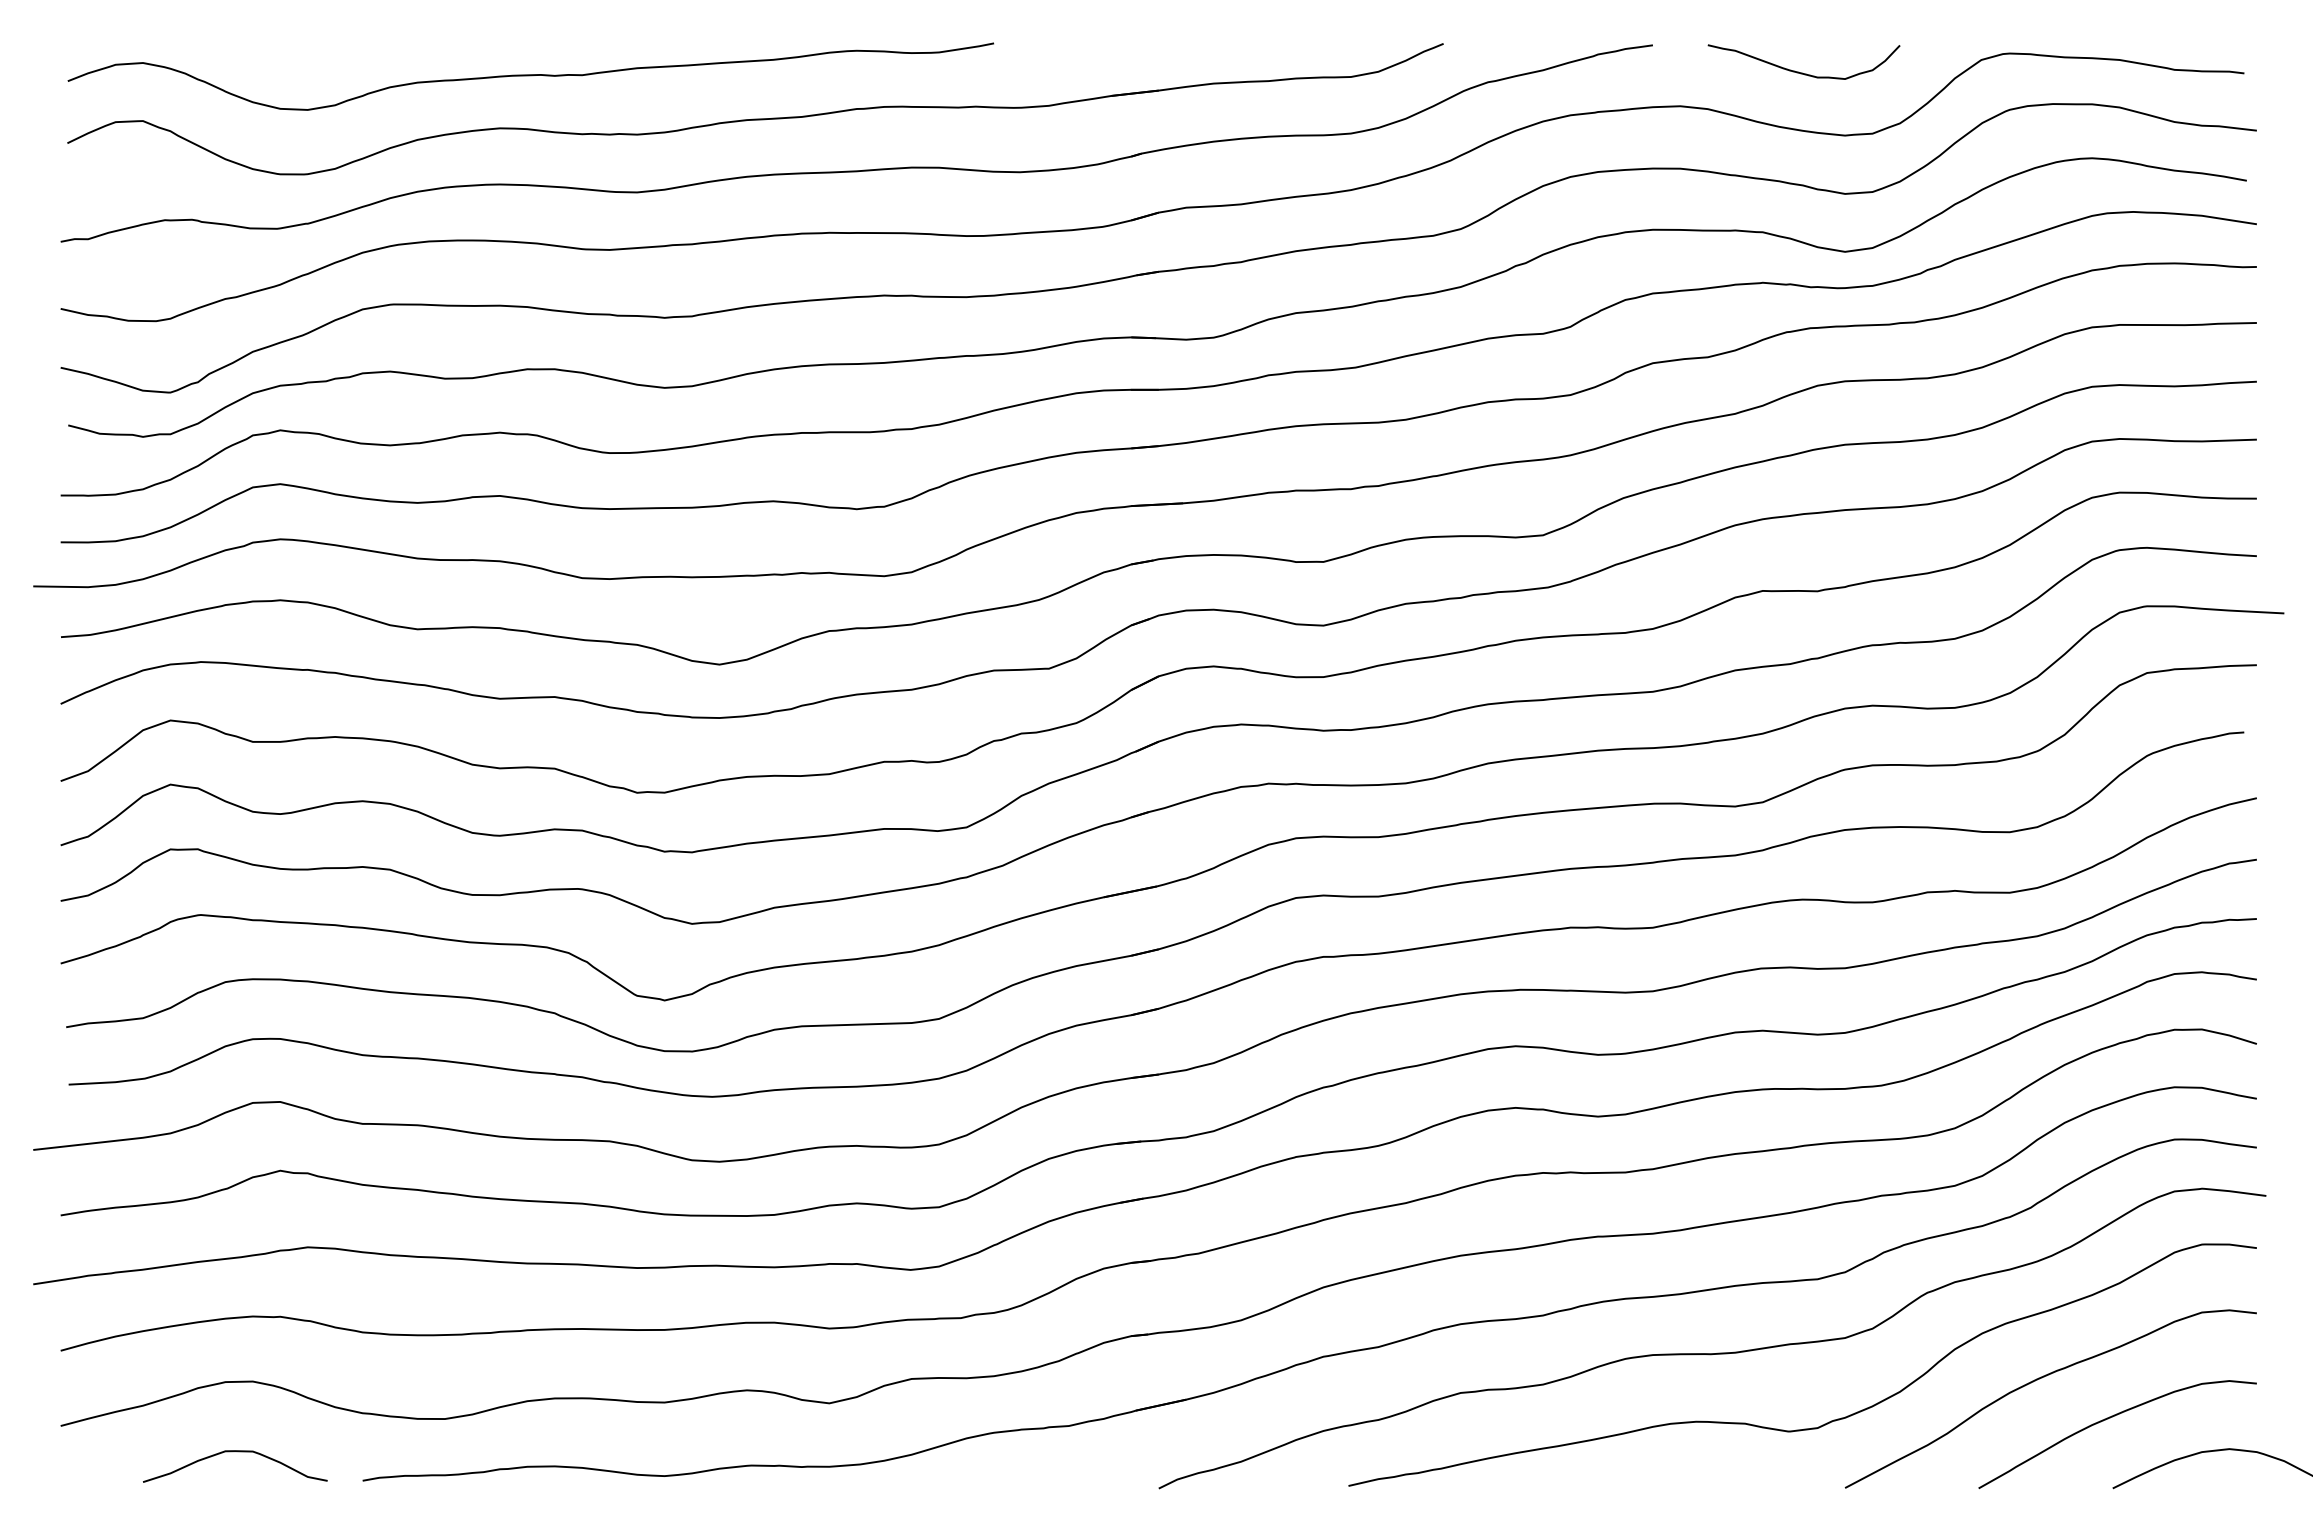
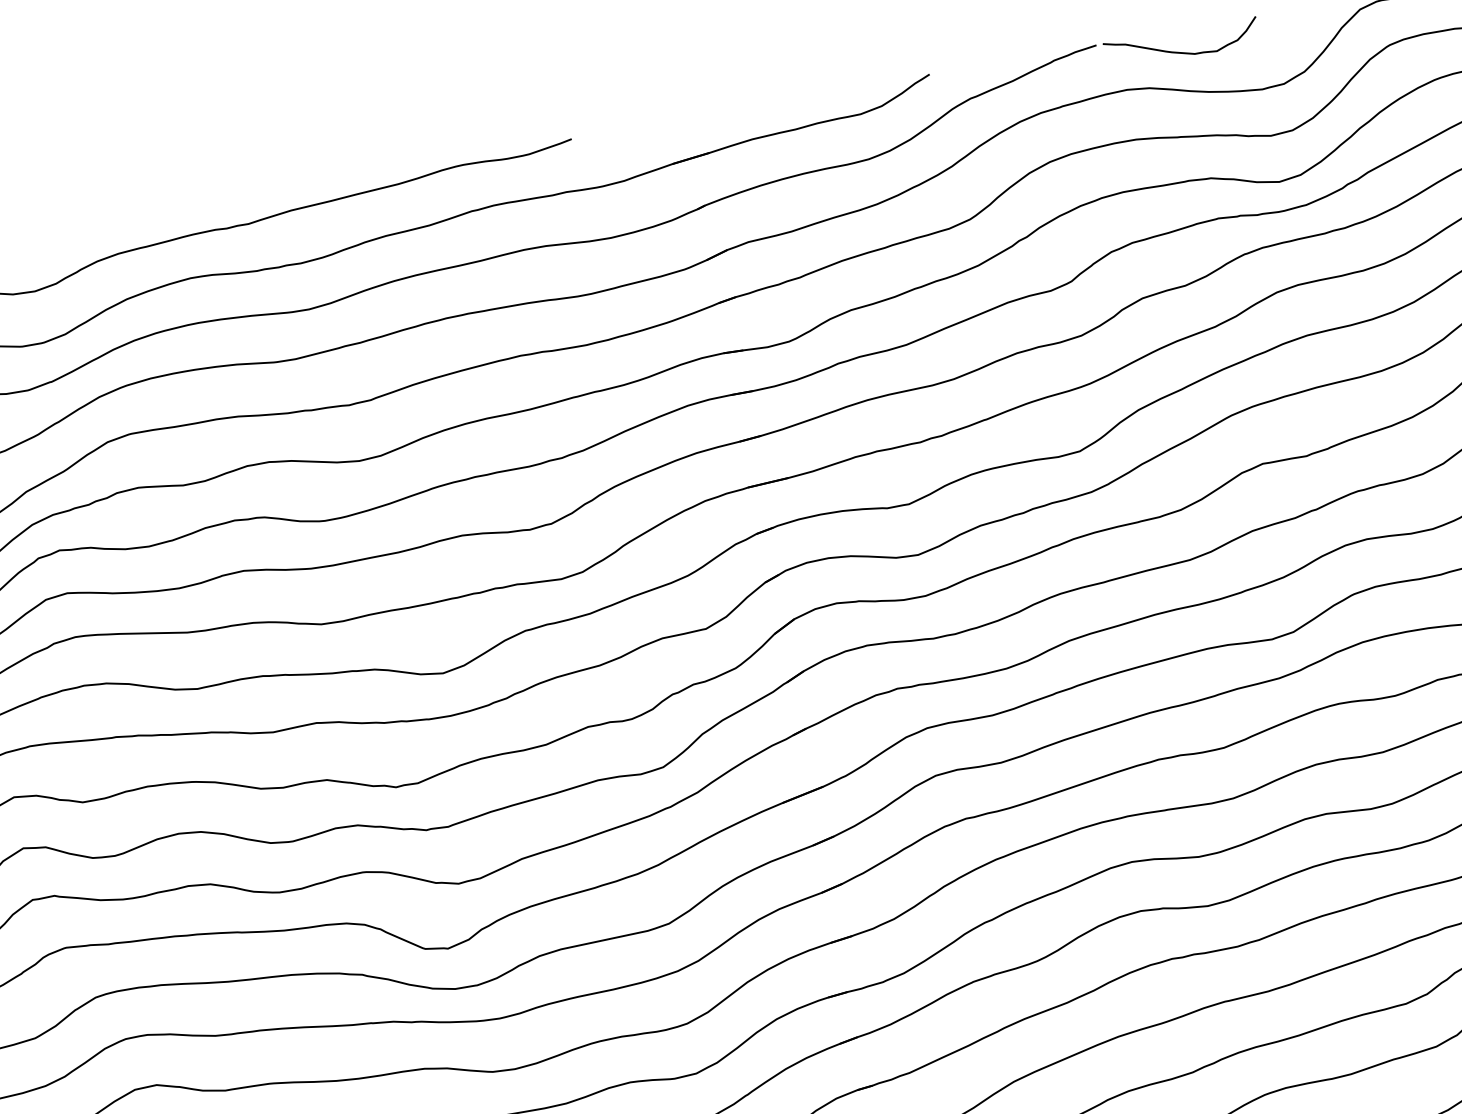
curve: (1802, 72) -> (1182, 52), moved

